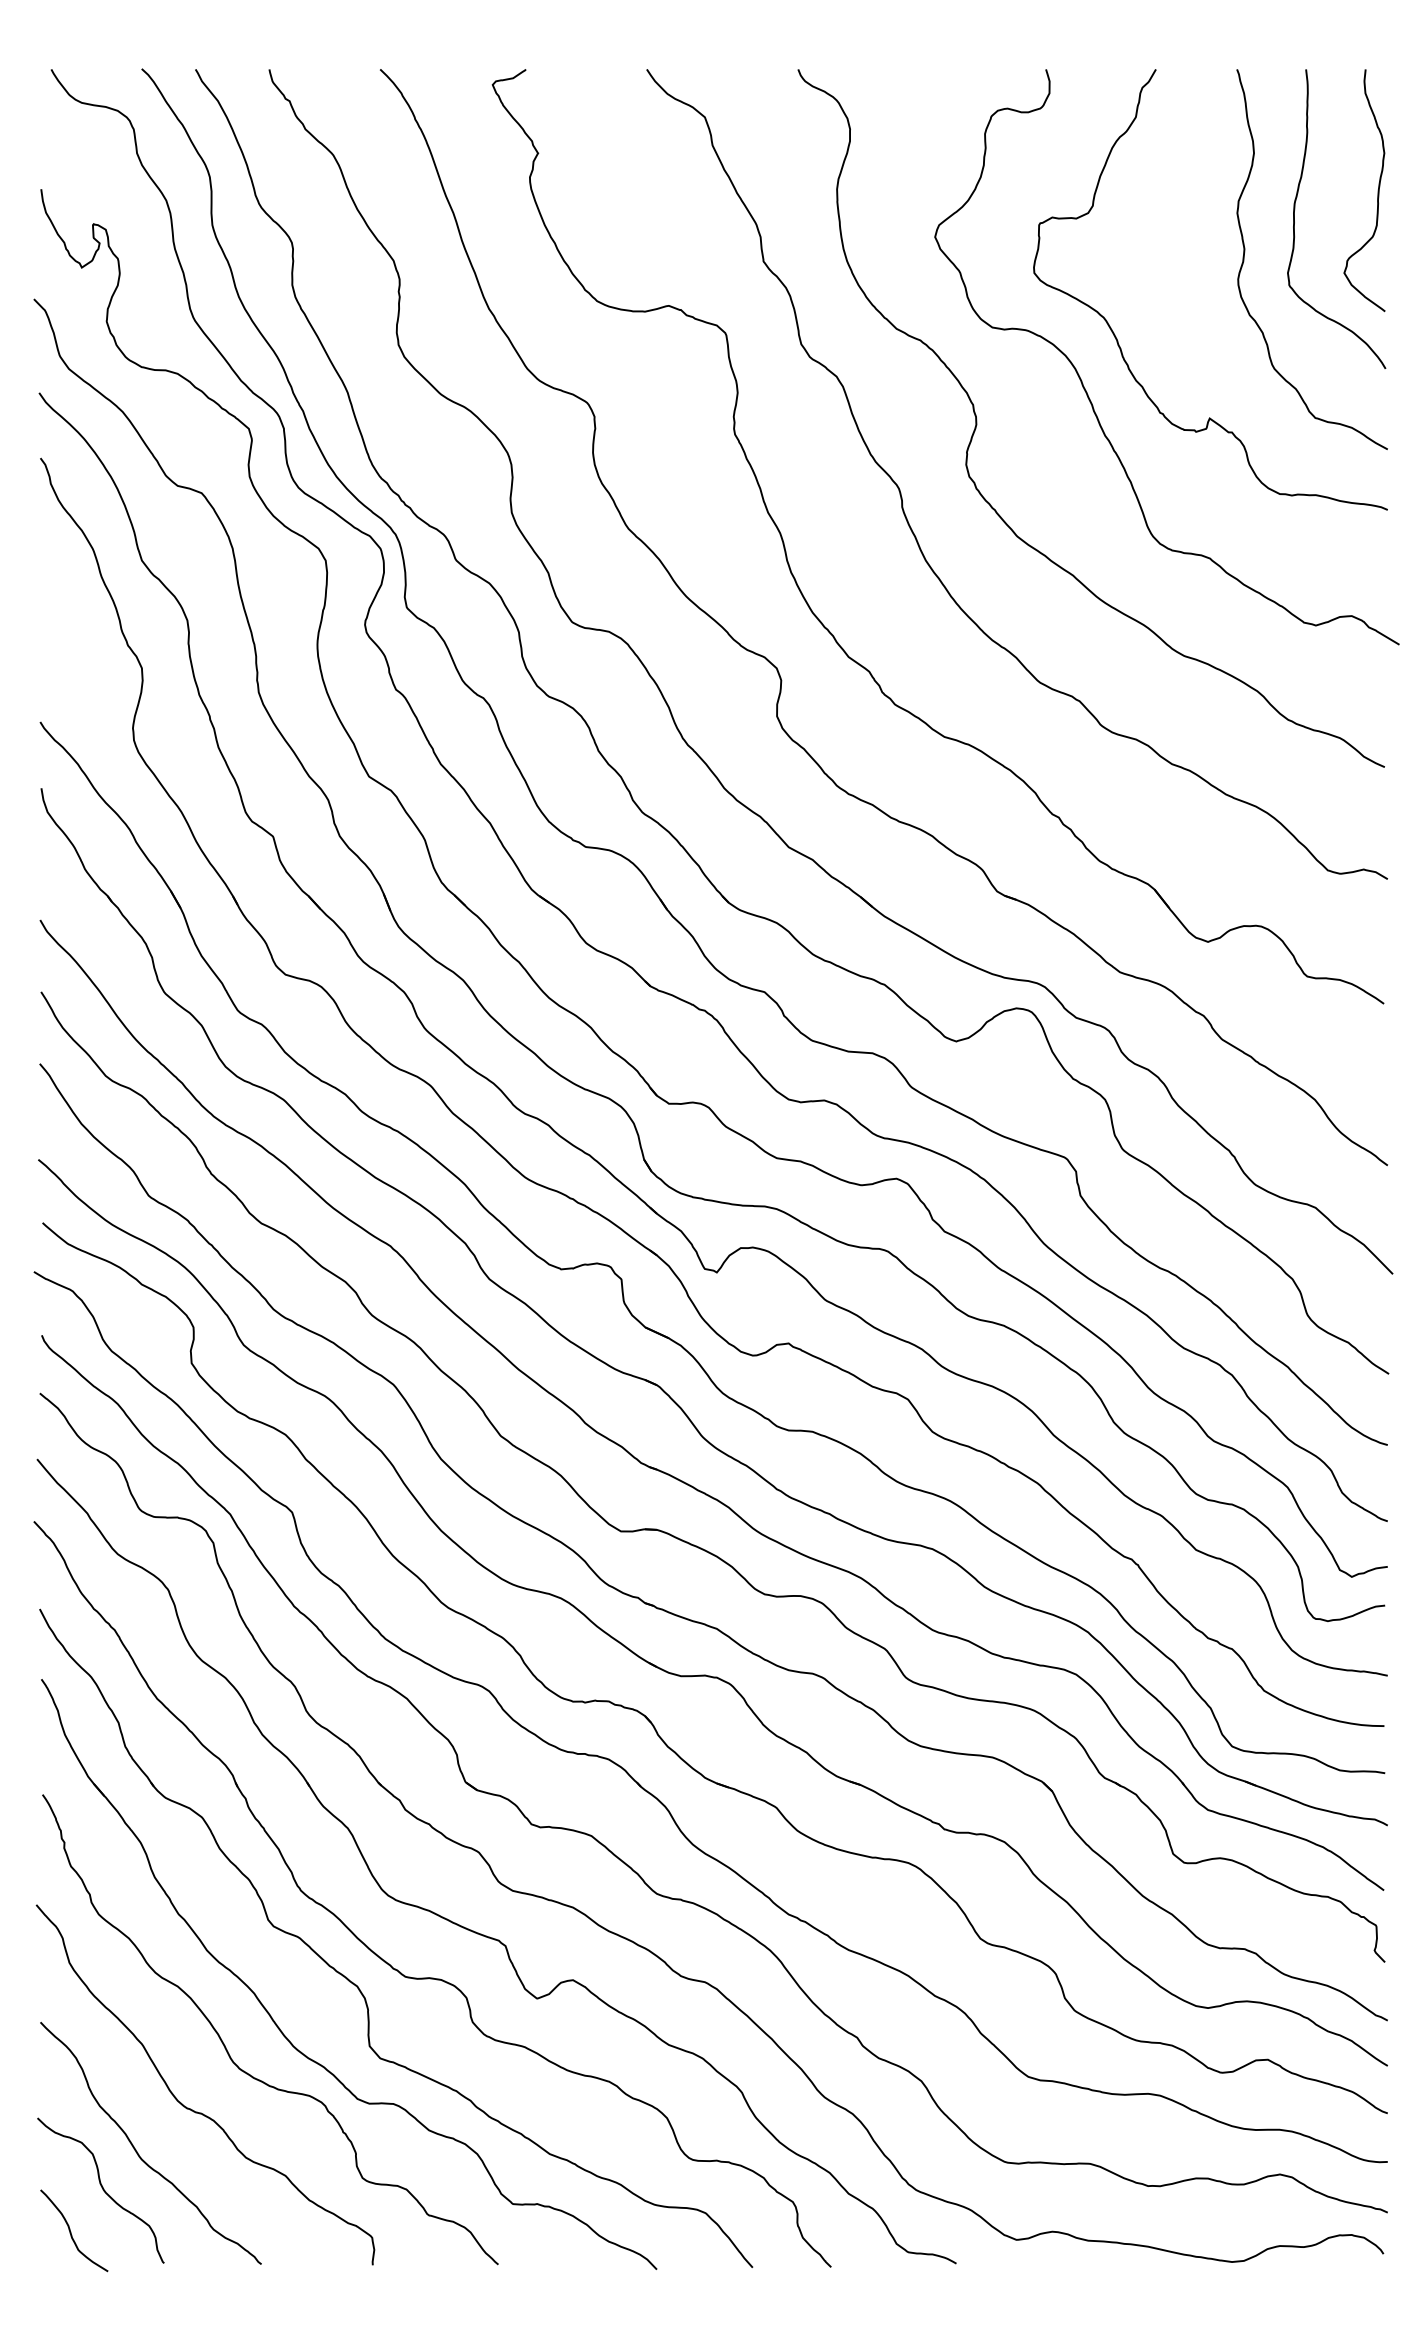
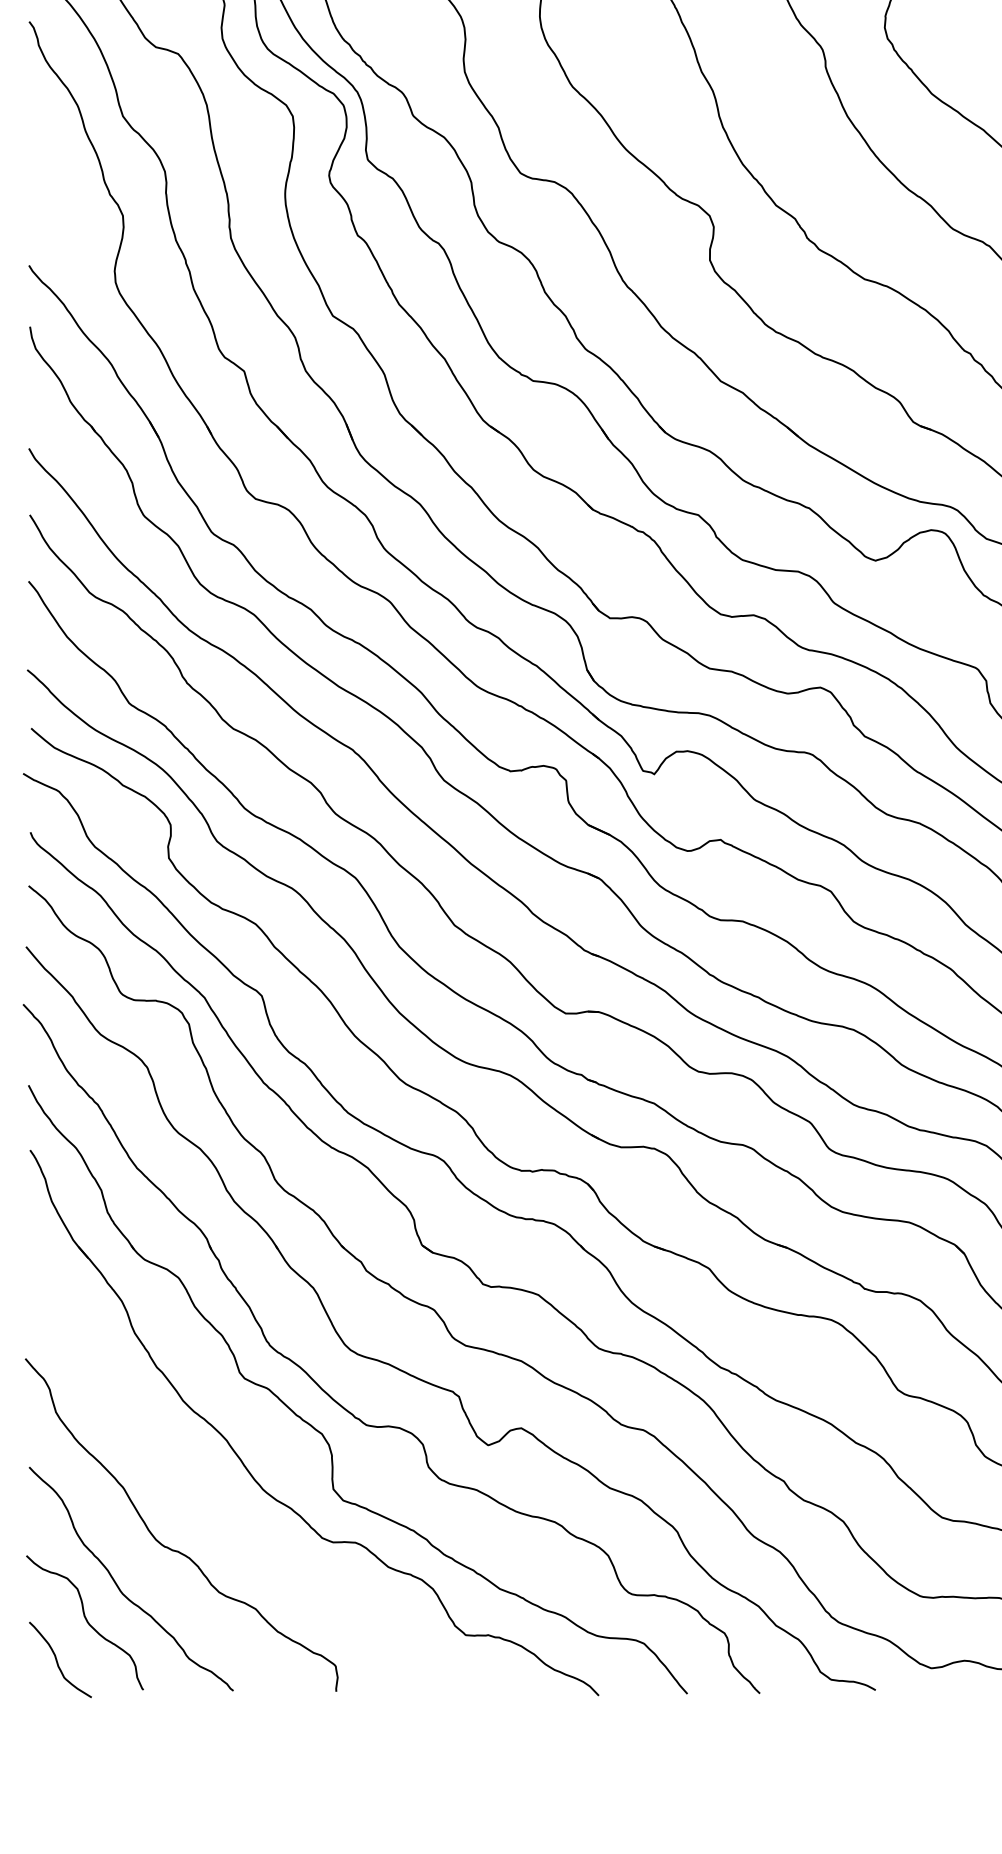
curve: (228, 2051) -> (202, 1494), removed

